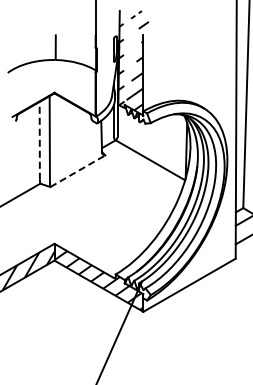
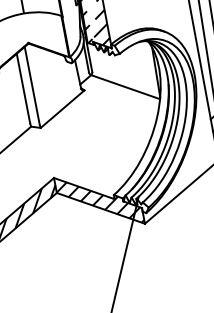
line: (39, 140) -> (23, 88), dashed -> solid
line: (77, 171) -> (62, 109), dashed -> solid

